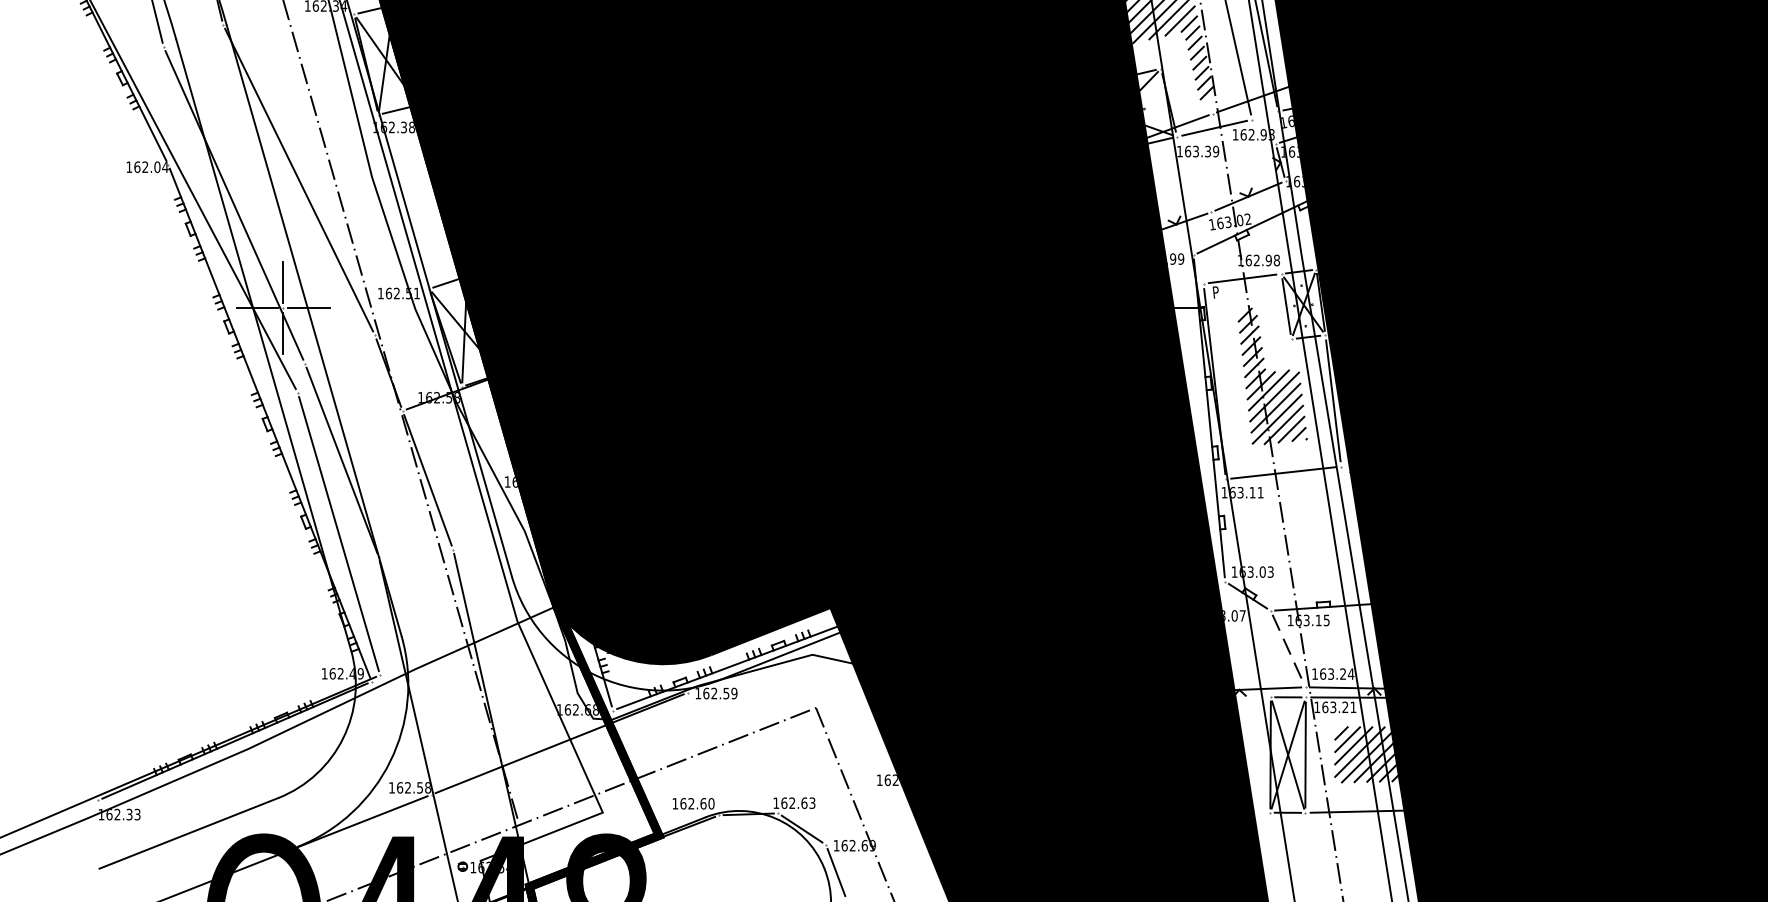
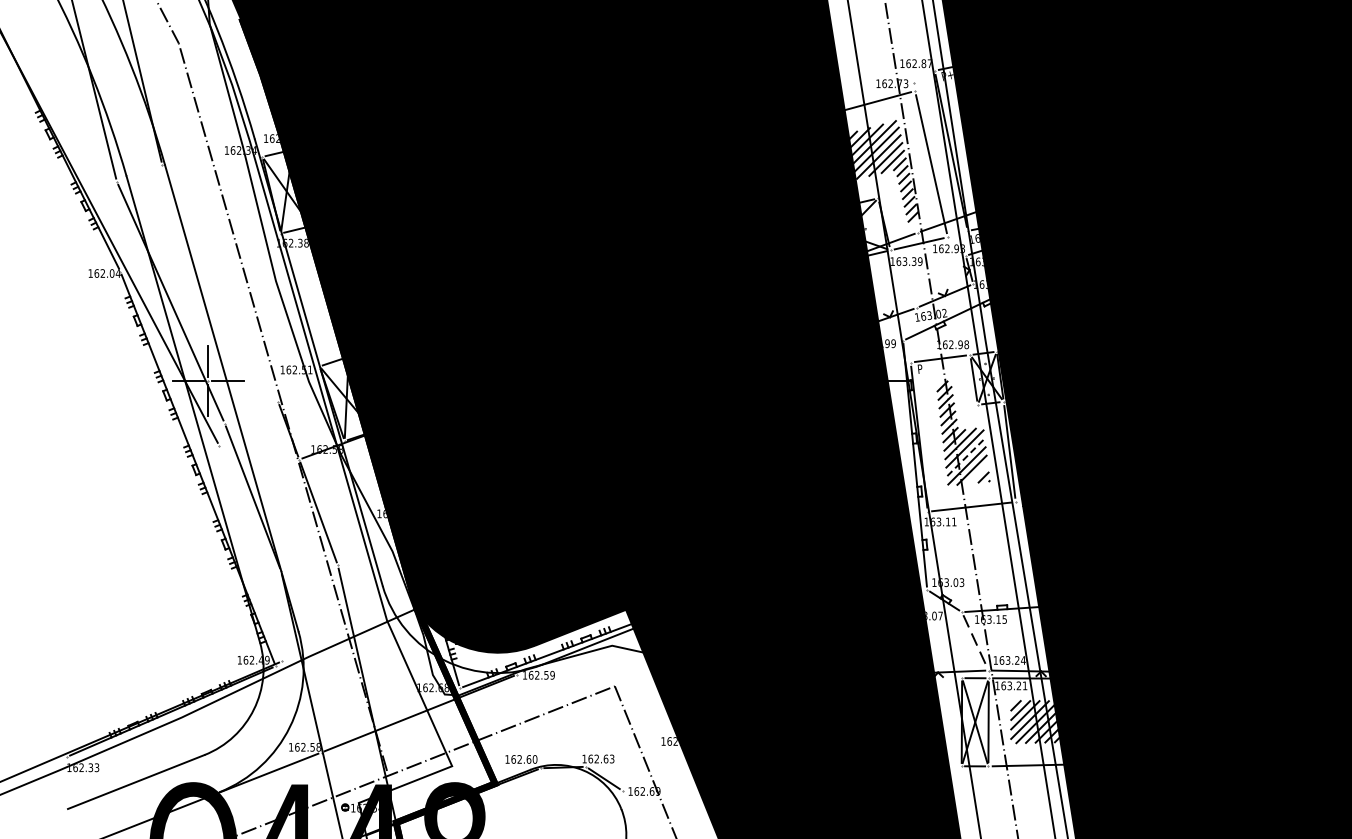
line: (298, 178) -> (219, 282), removed
line: (1276, 408) -> (966, 457), solid -> dashed
line: (1291, 429) -> (977, 473), removed
line: (338, 533) -> (250, 553), removed
line: (836, 871) -> (630, 811), removed

